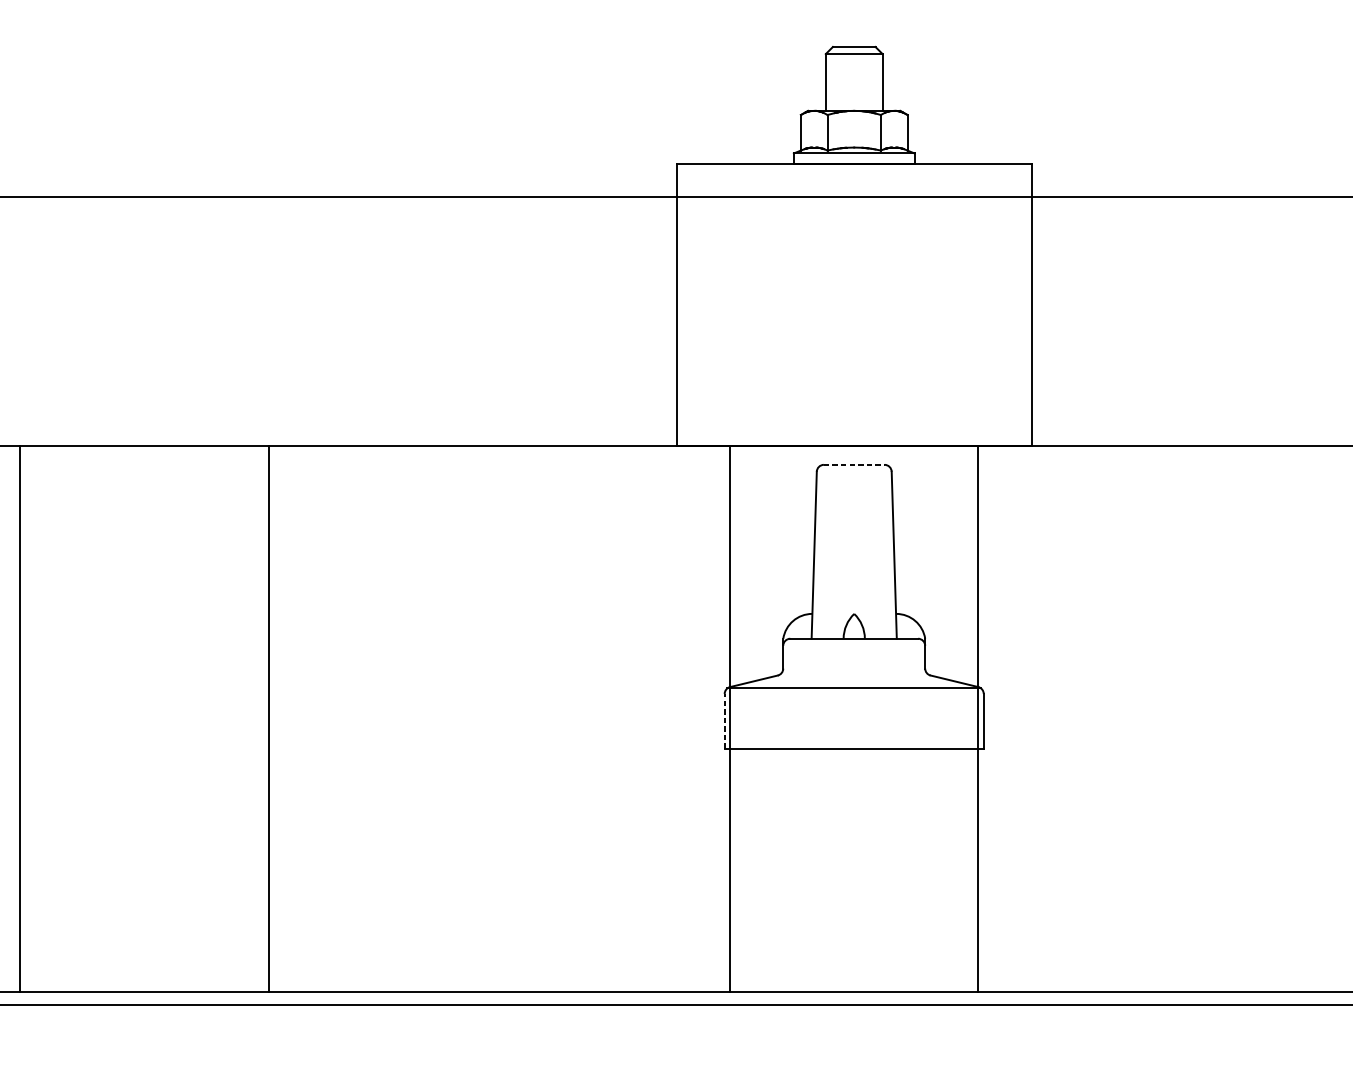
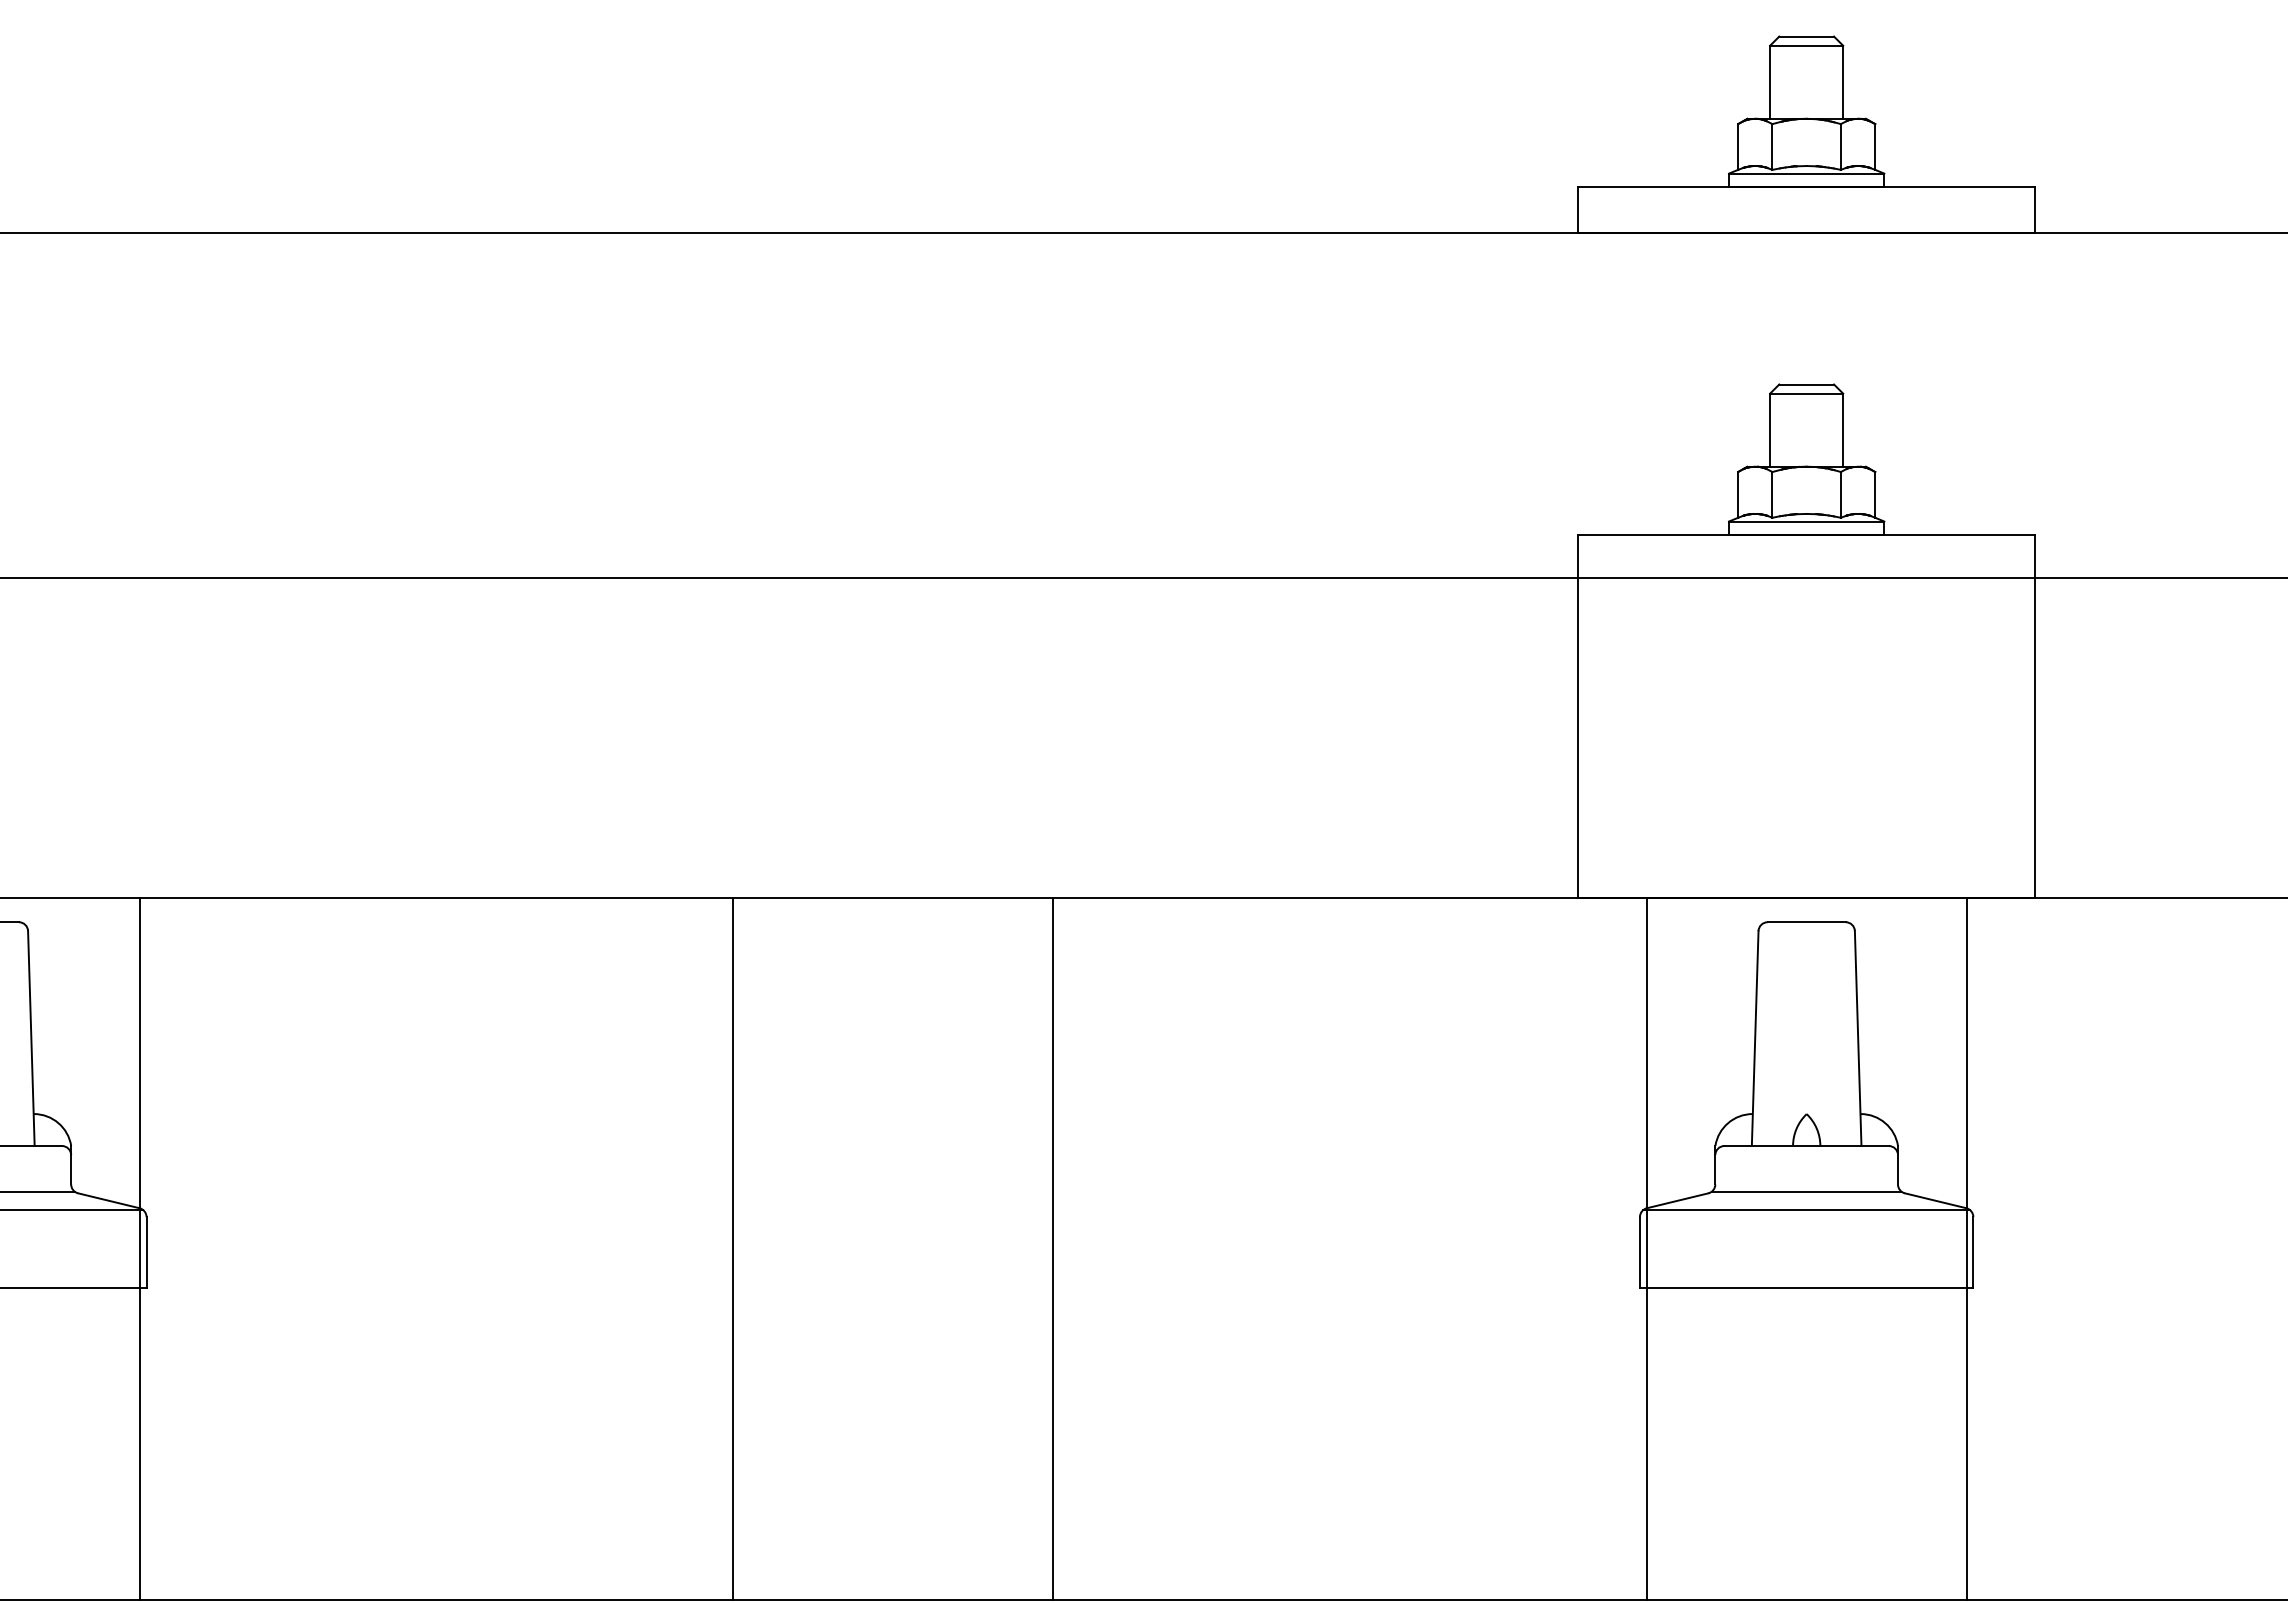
line: (854, 465) -> (1807, 922), dashed -> solid
line: (854, 674) -> (1806, 1191), added
line: (724, 720) -> (1639, 1251), dashed -> solid

